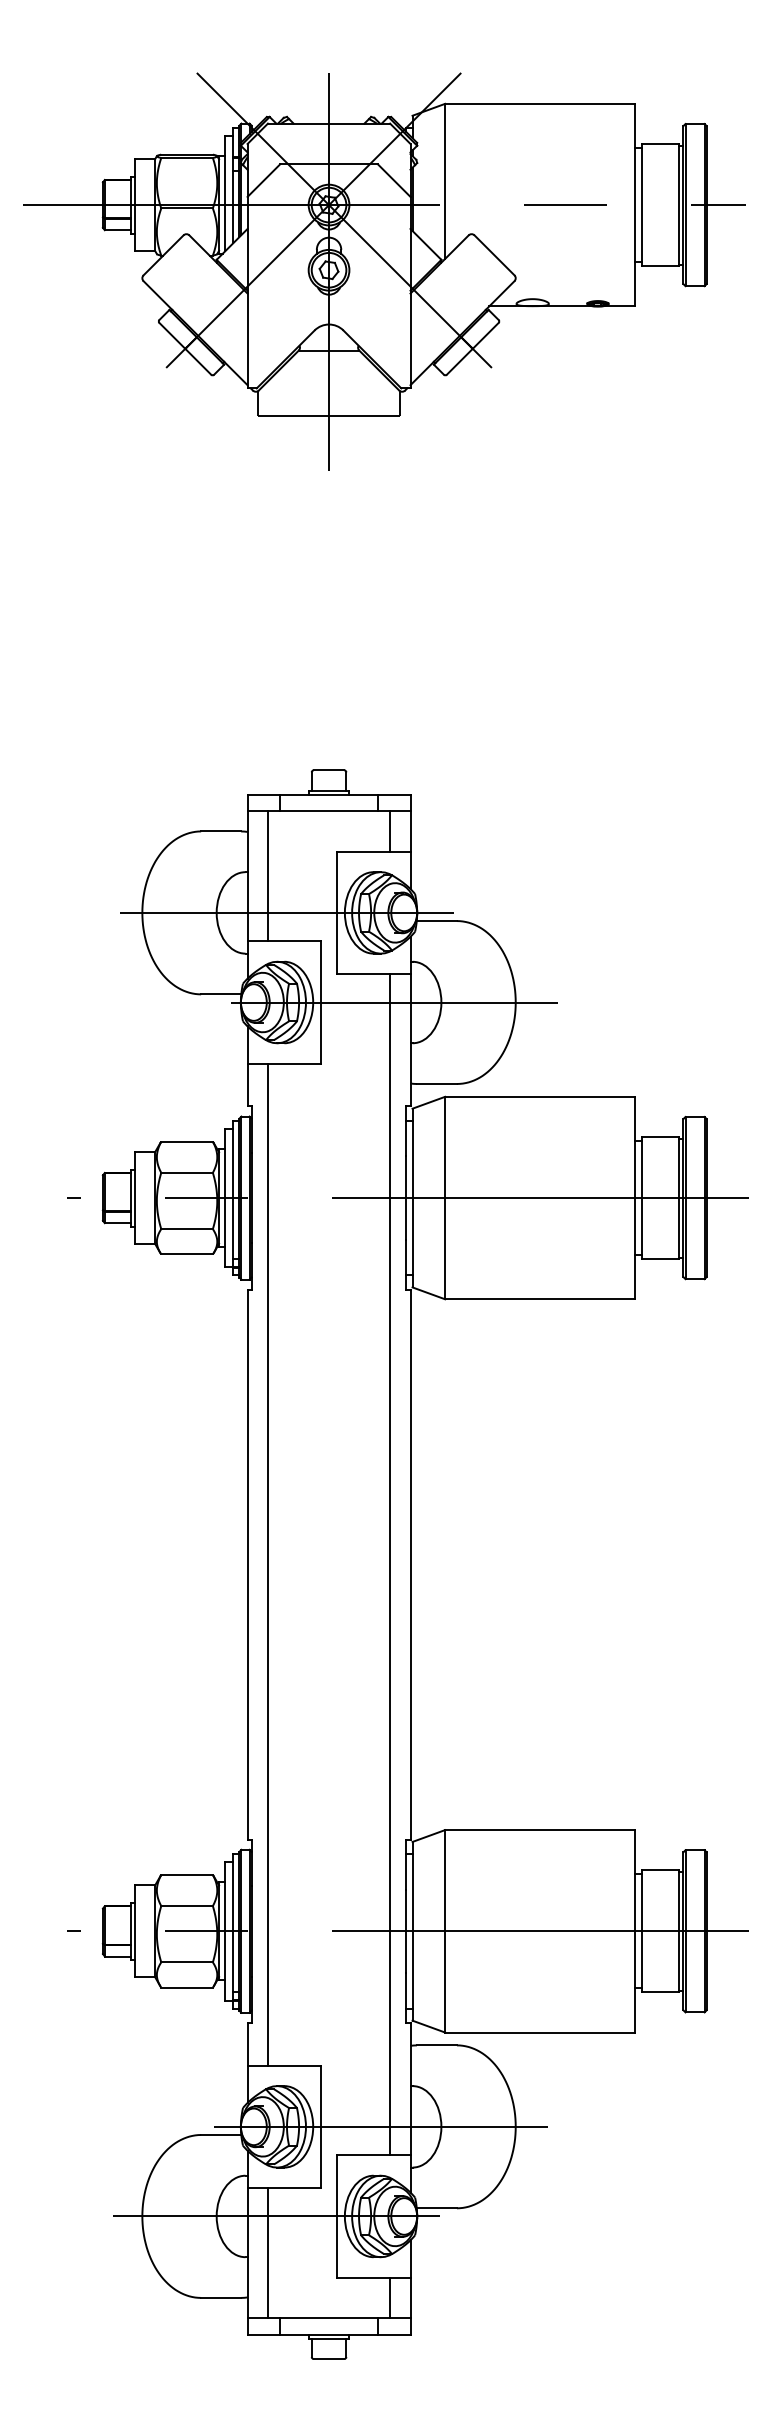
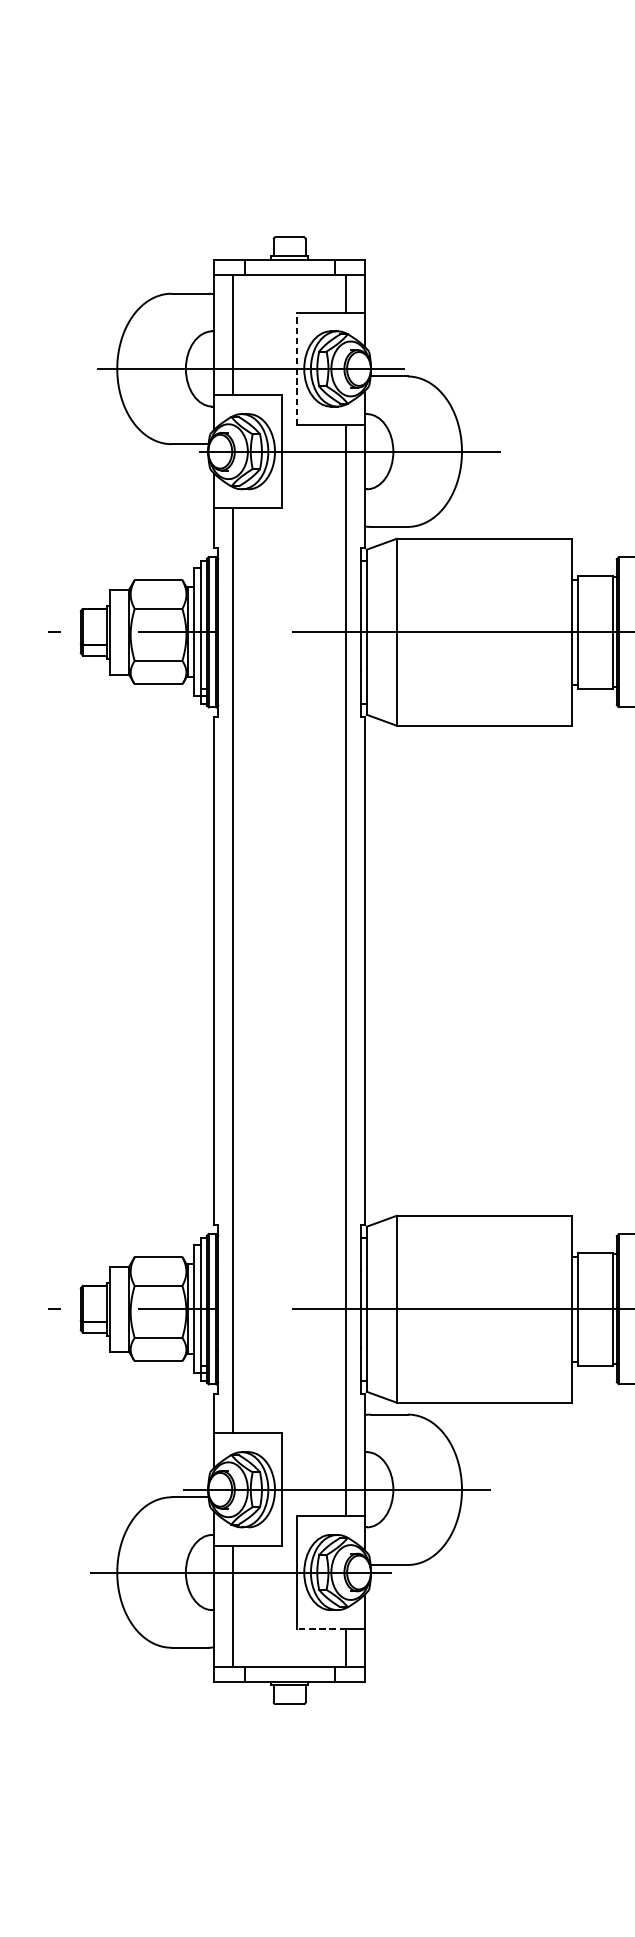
line: (336, 912) -> (296, 368), solid -> dashed
line: (363, 2277) -> (321, 1628), solid -> dashed

